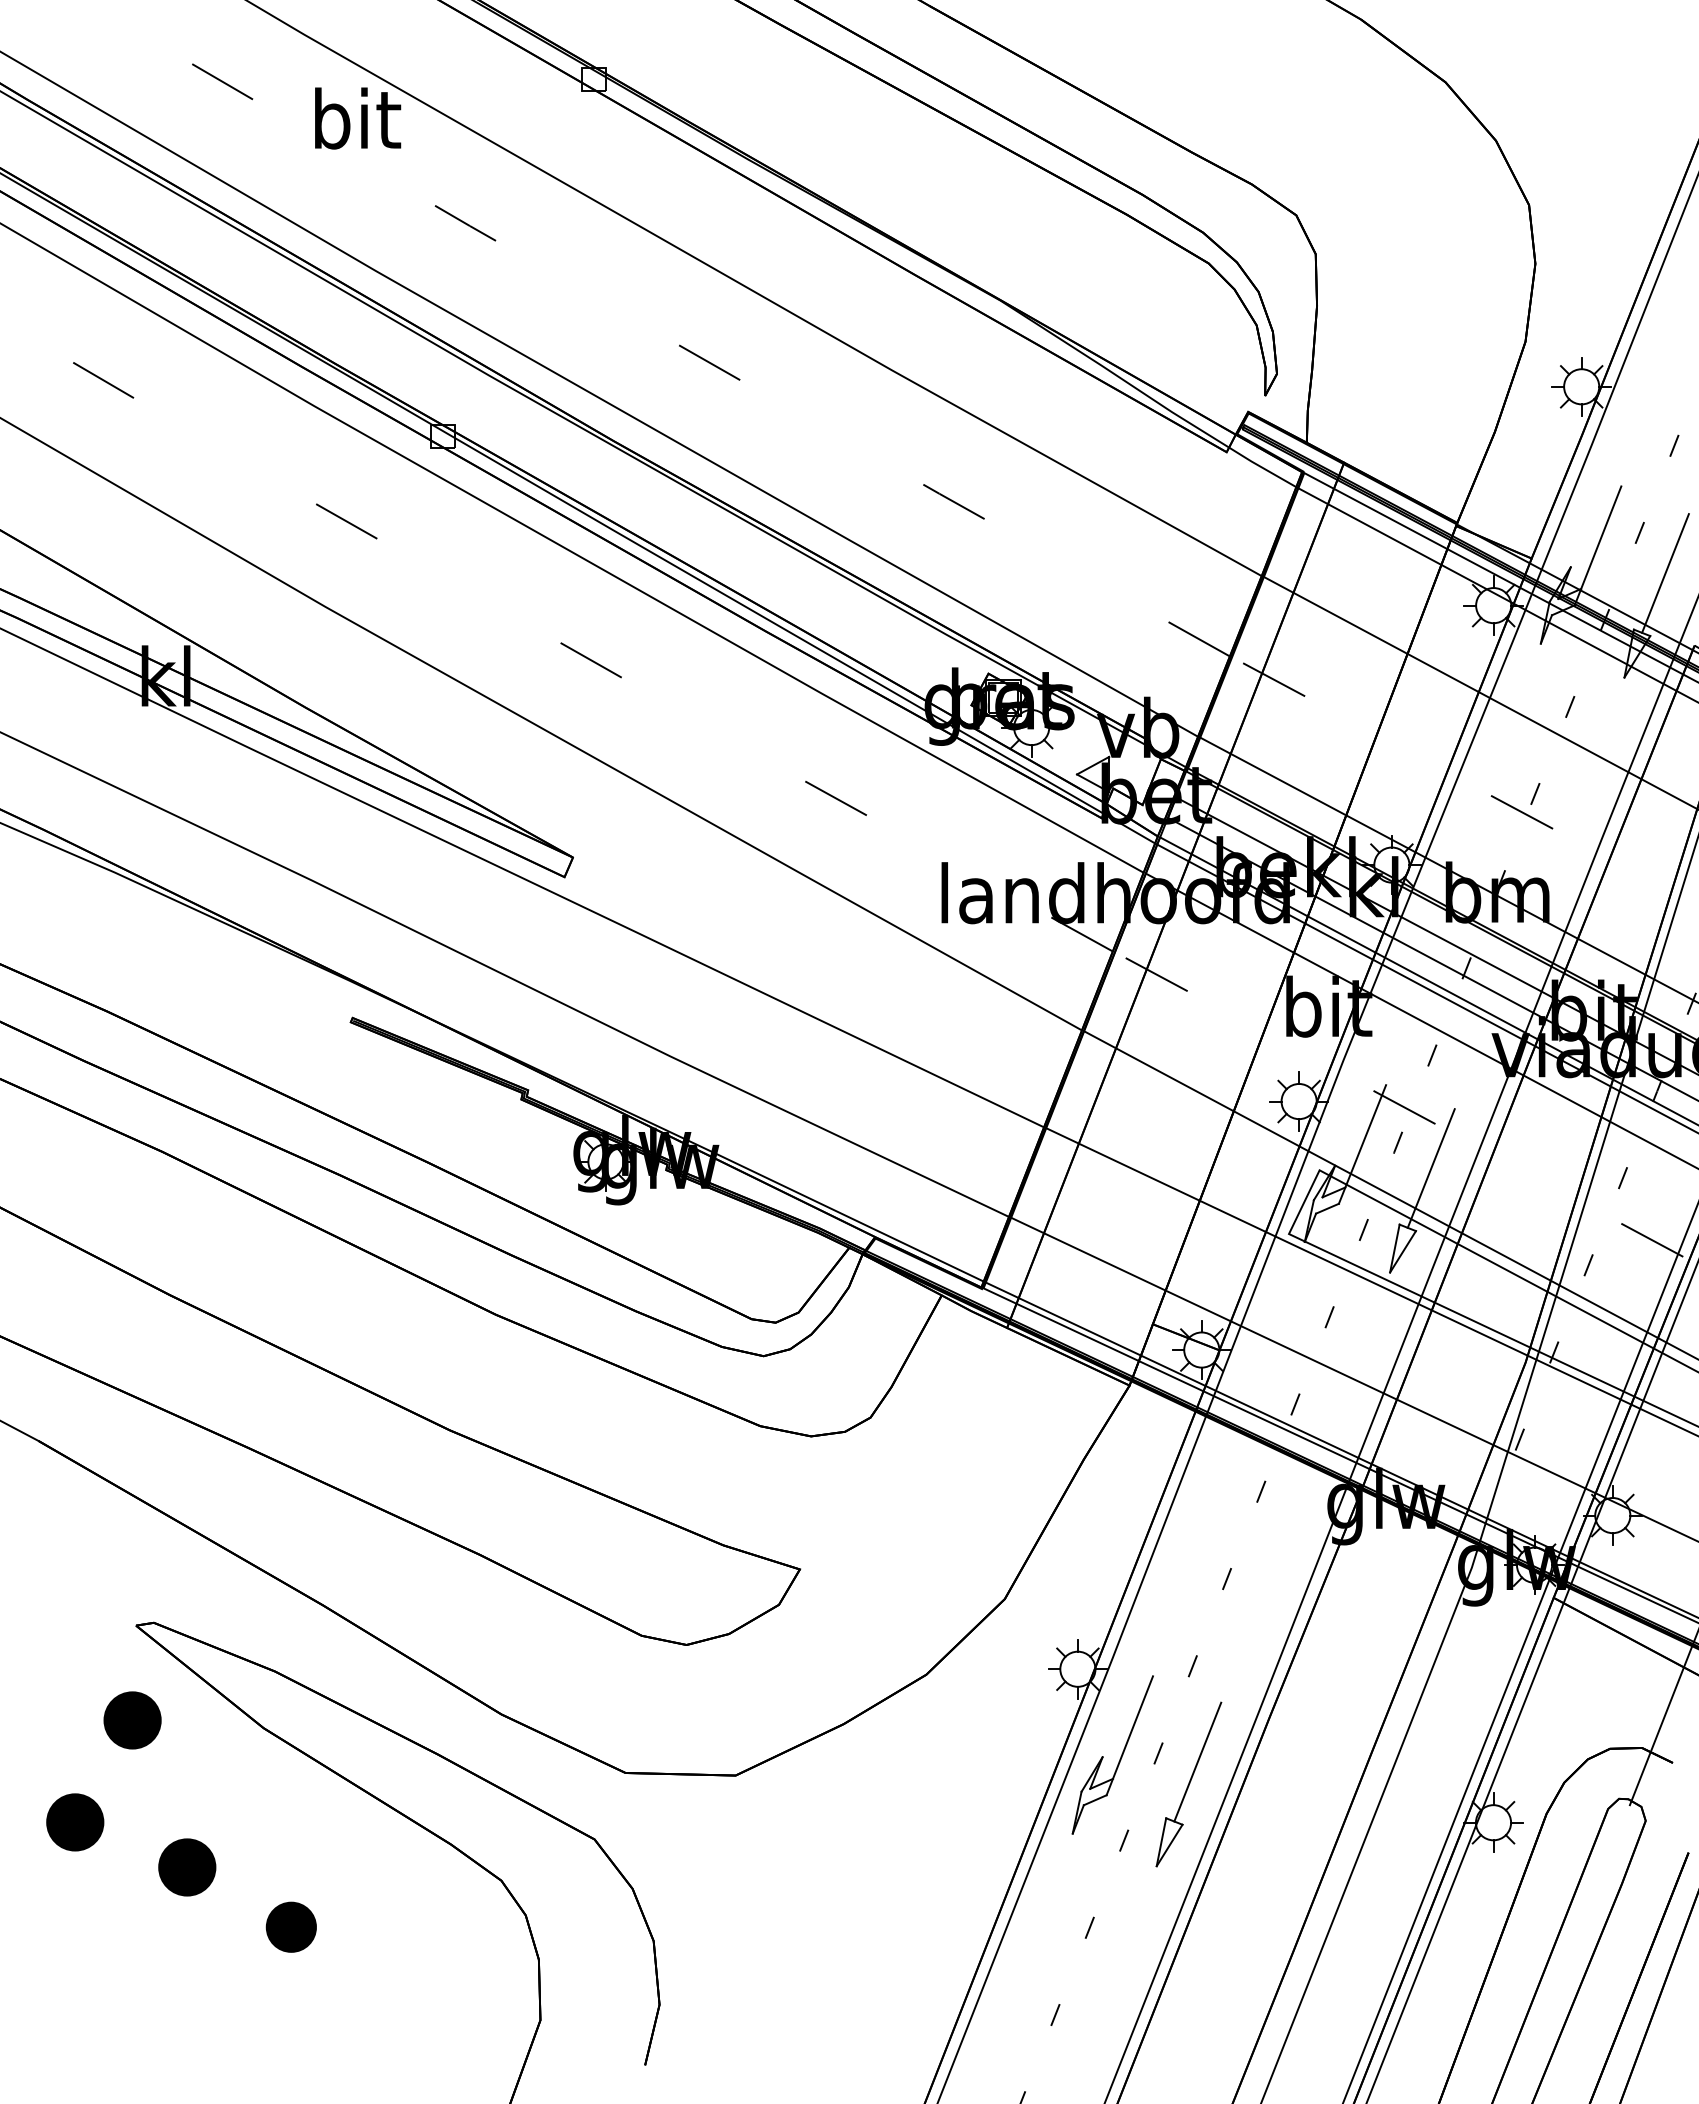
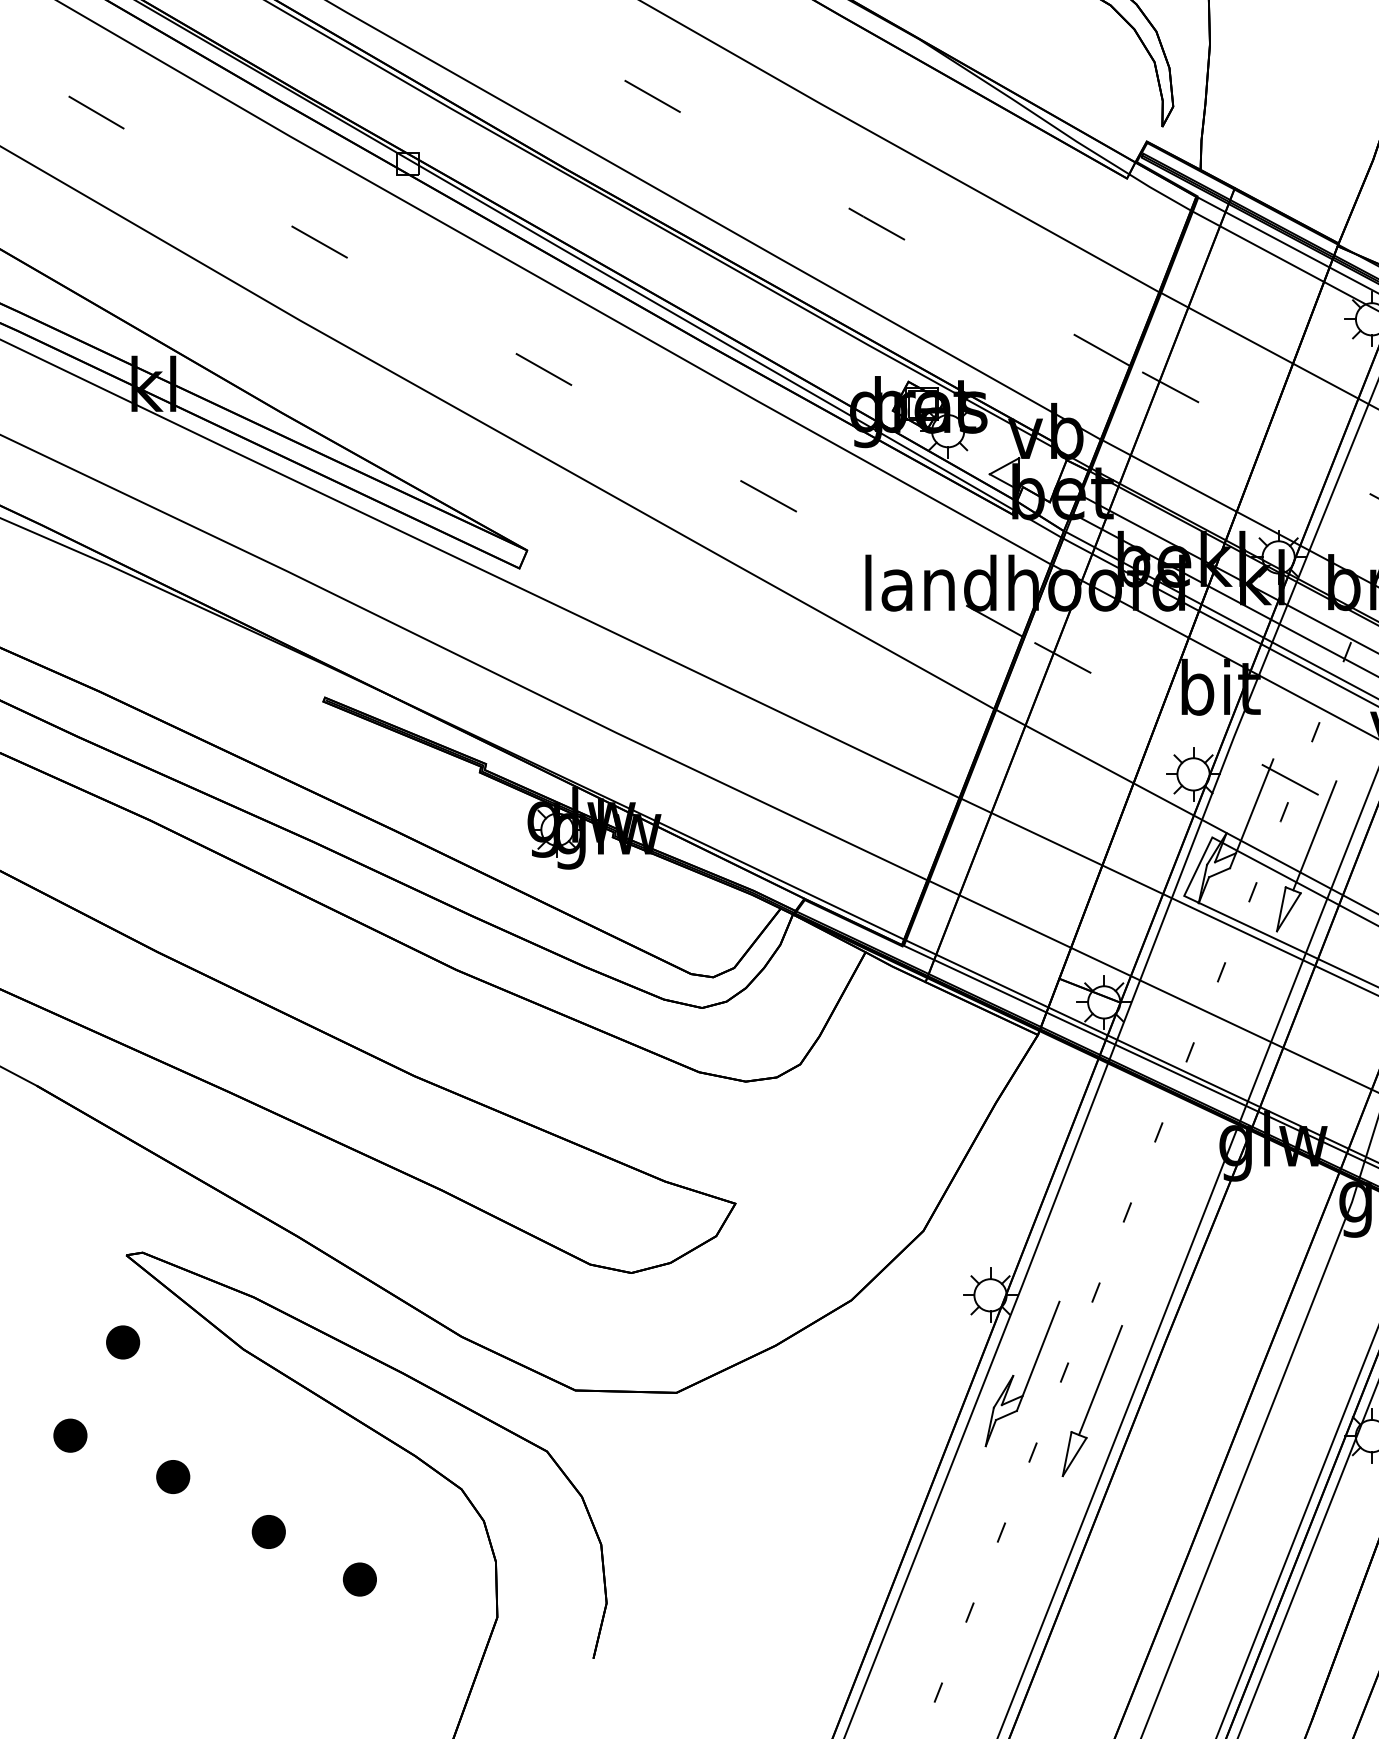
part: (132, 1720) -> (123, 1342), size x0.62
part: (74, 1821) -> (69, 1435), size x0.62
part: (186, 1866) -> (172, 1476), size x0.62
part: (291, 1926) -> (268, 1531), size x0.71
part: (390, 1978) -> (359, 1579), added

